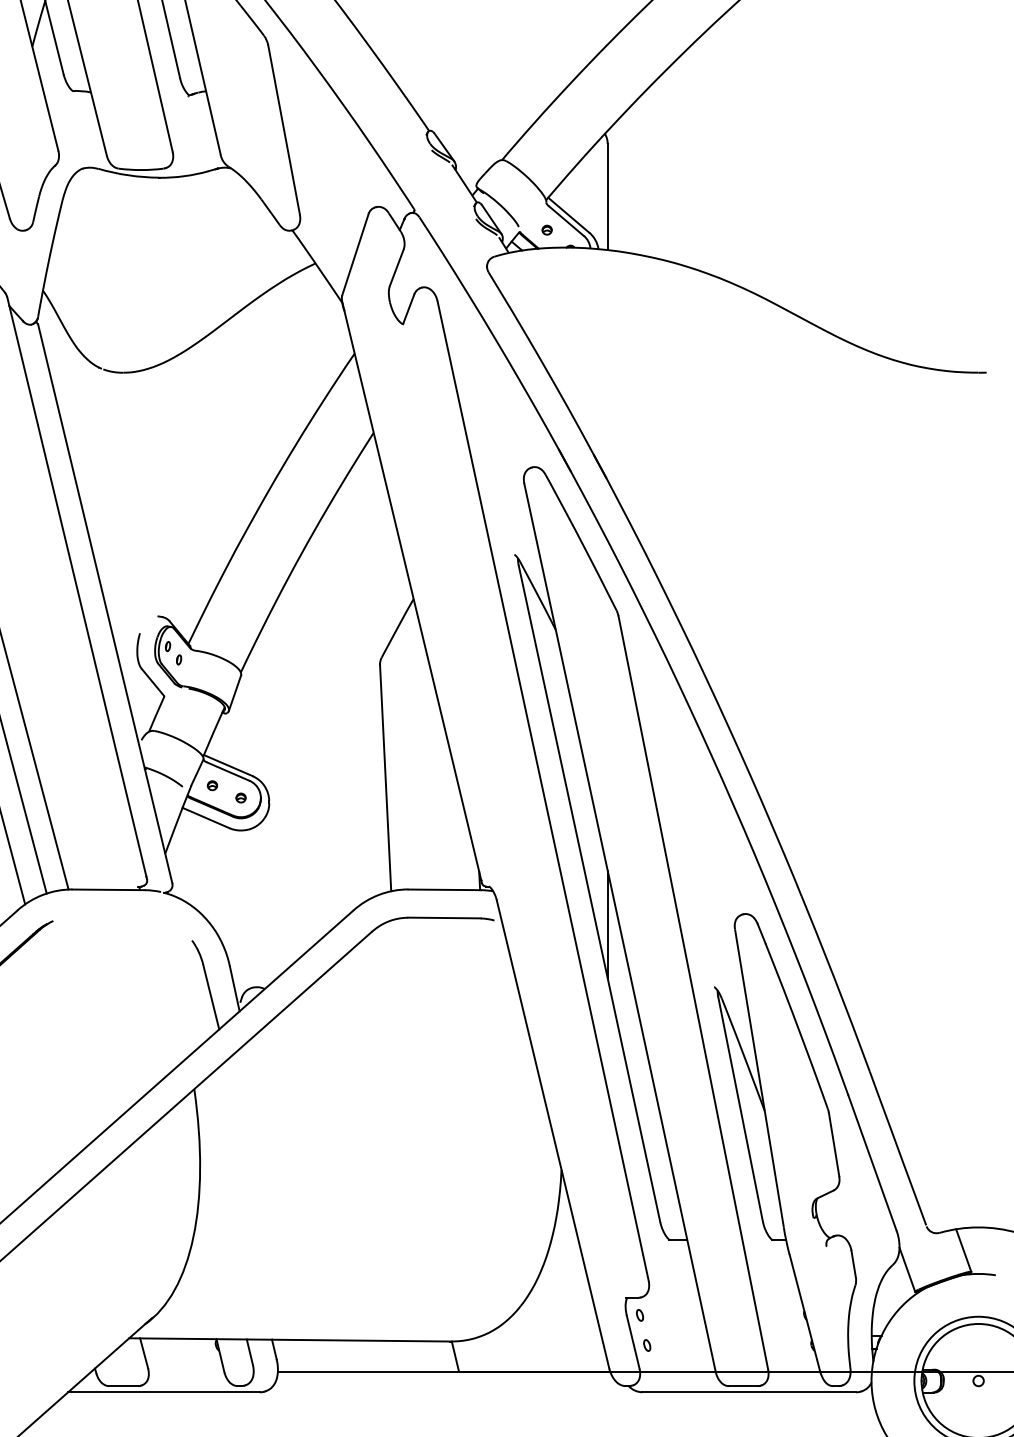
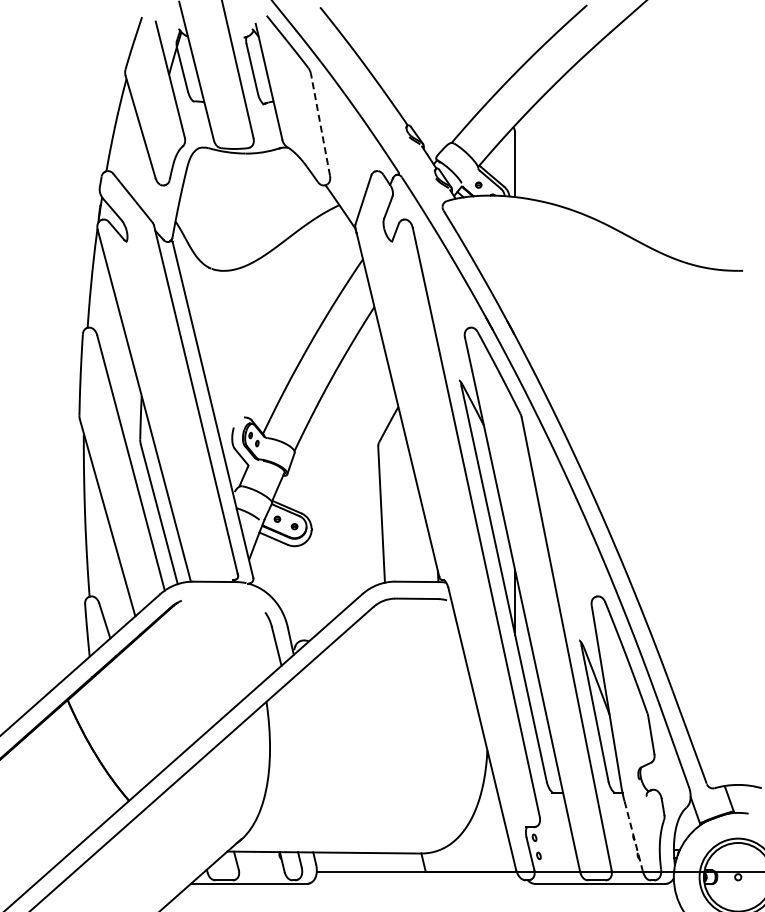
line: (284, 129) -> (320, 124), solid -> dashed
line: (804, 1313) -> (633, 836), solid -> dashed

